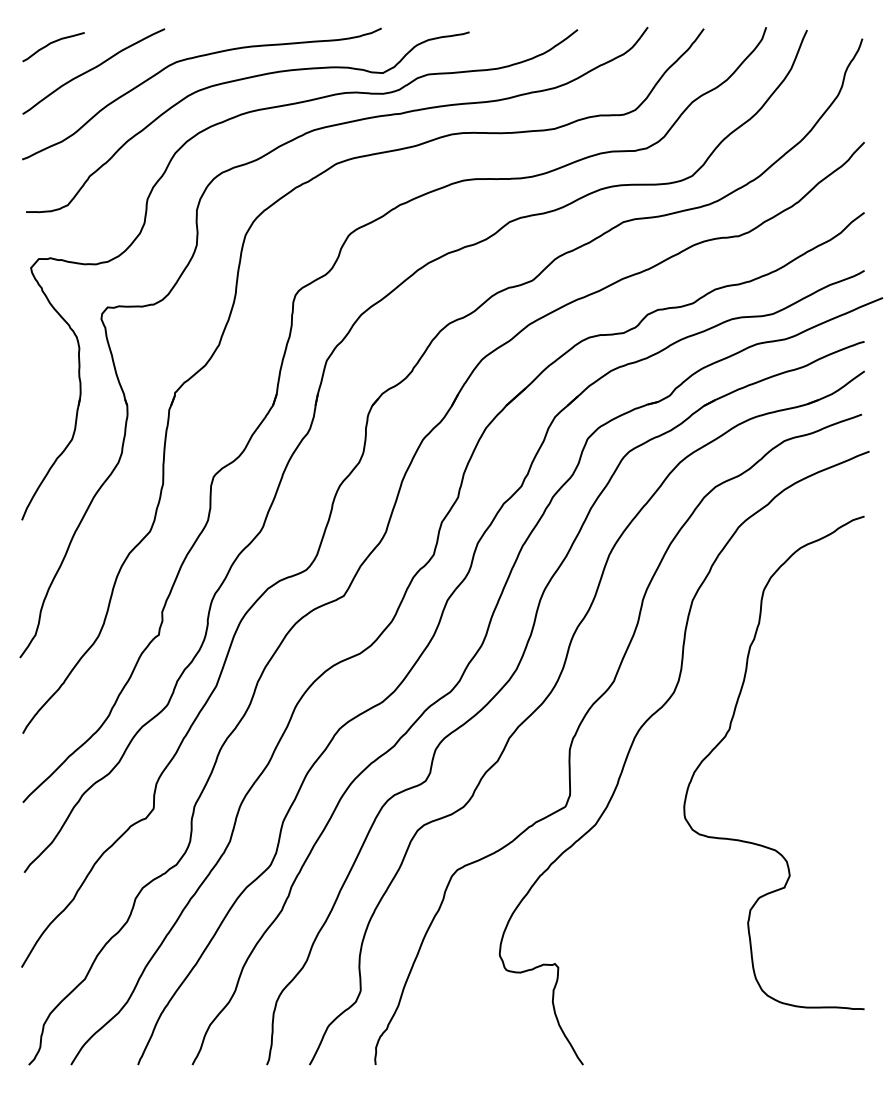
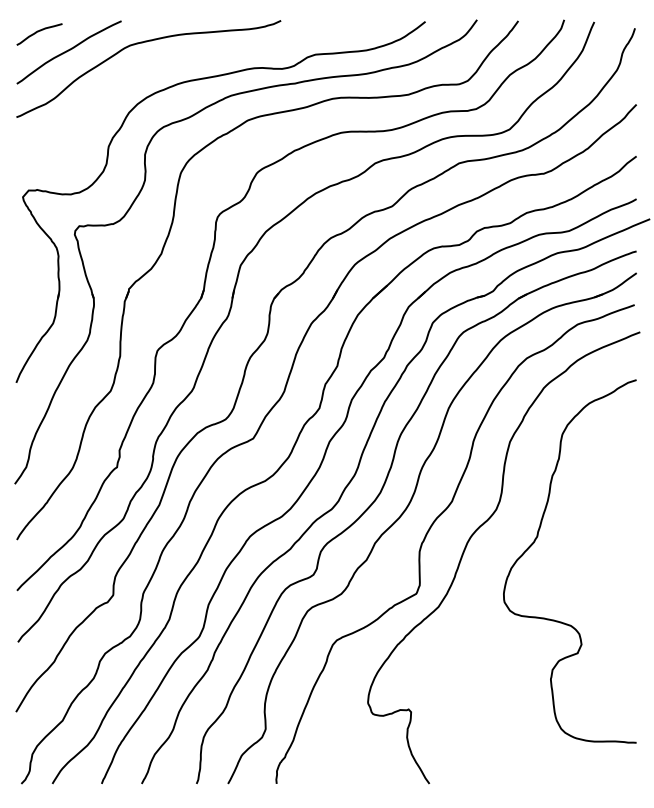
curve: (237, 81) -> (174, 59), removed

